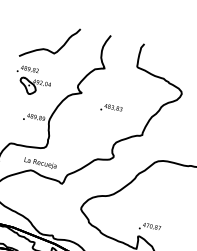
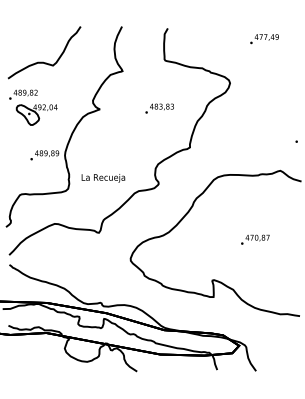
text: (111, 108) -> (159, 108), moved
text: (40, 163) -> (103, 178), moved
text: (150, 227) -> (255, 239), moved

